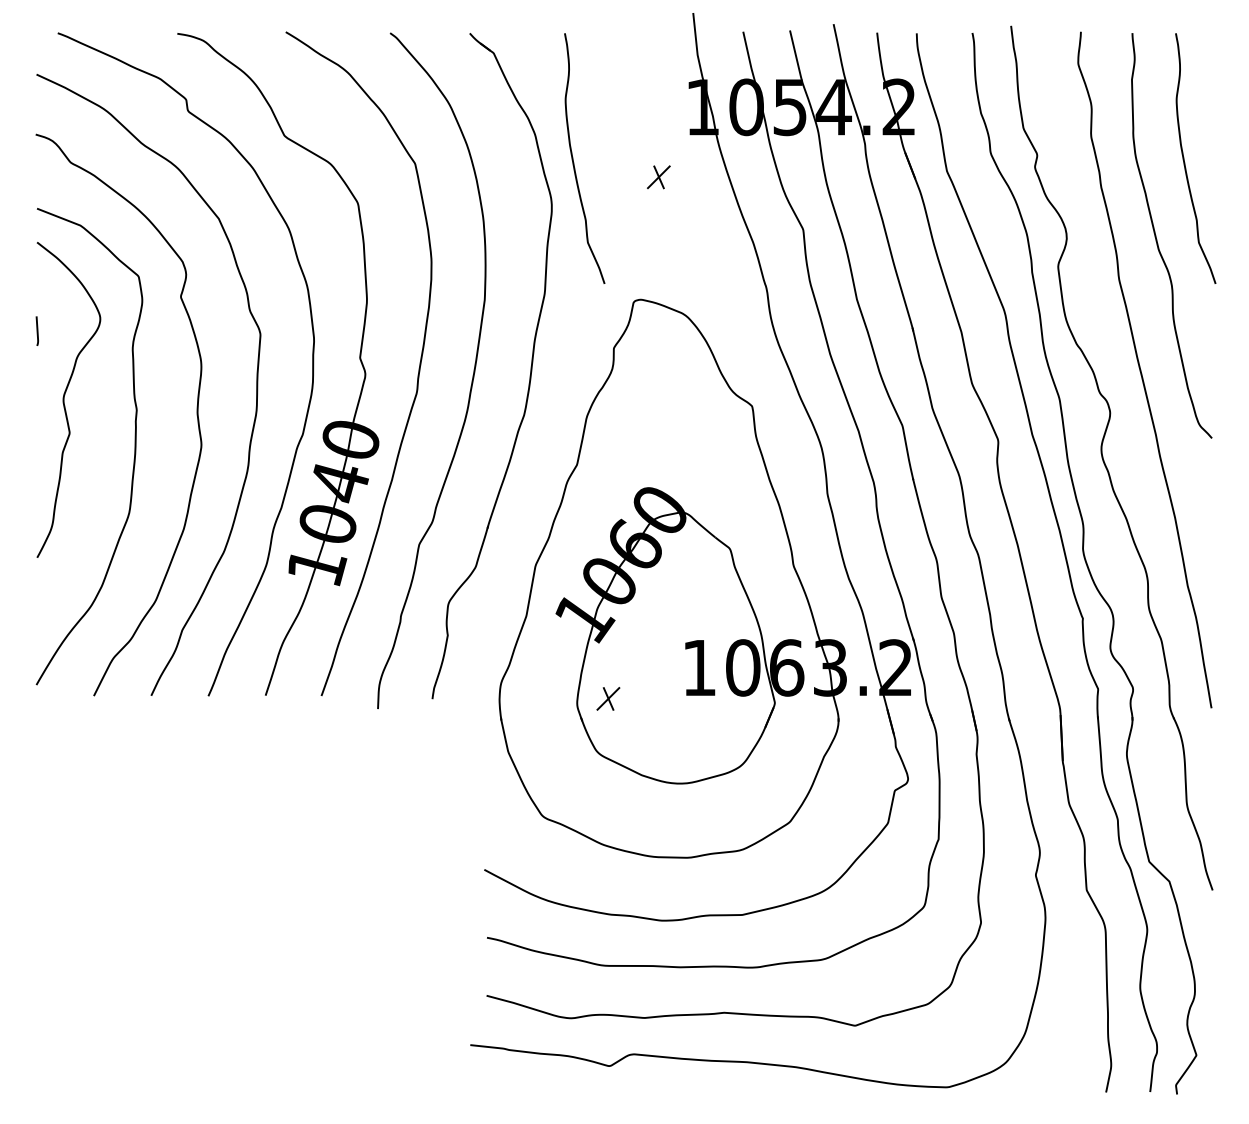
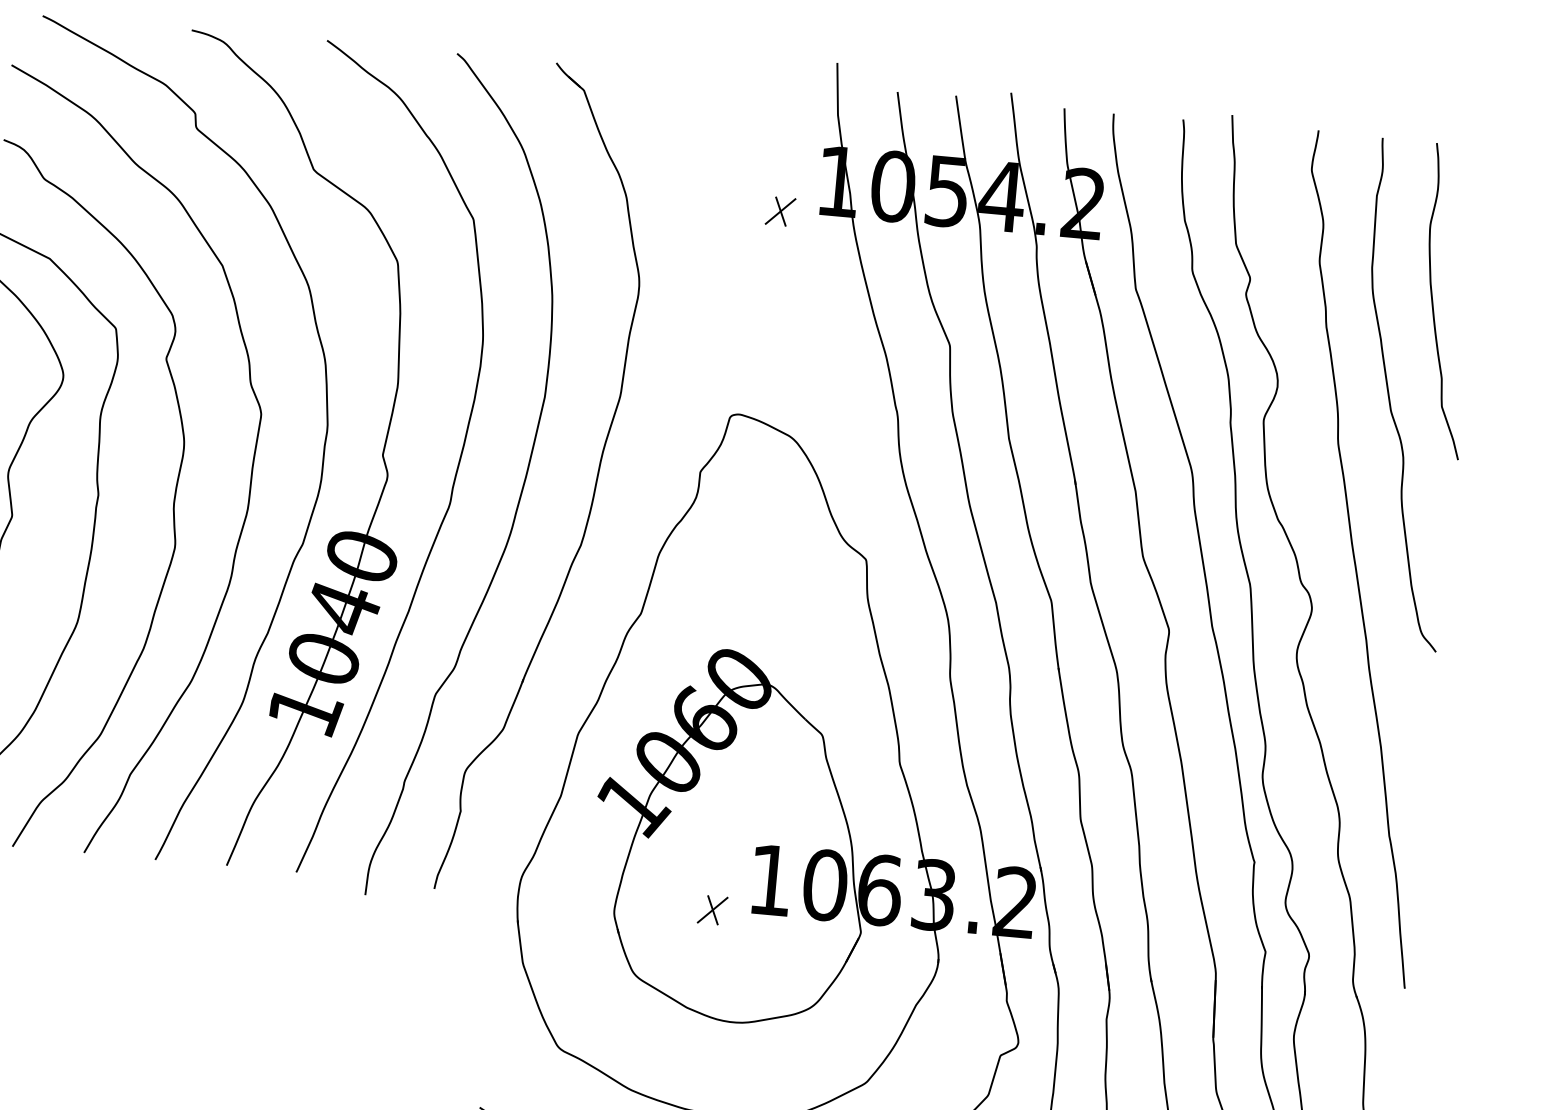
curve: (574, 162) -> (672, 235), removed
part: (658, 177) -> (780, 211), moved
part: (608, 698) -> (712, 909), moved

